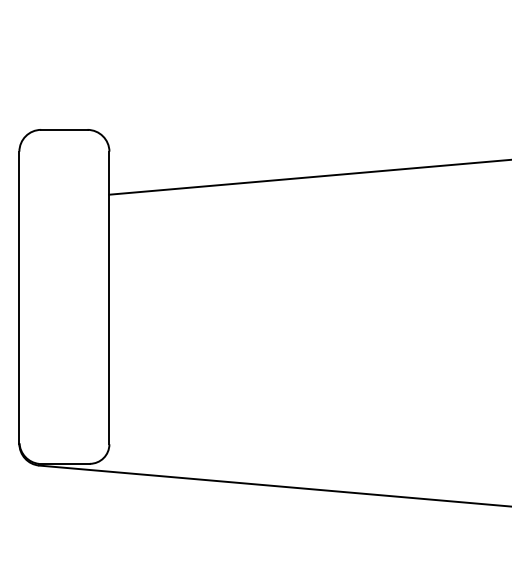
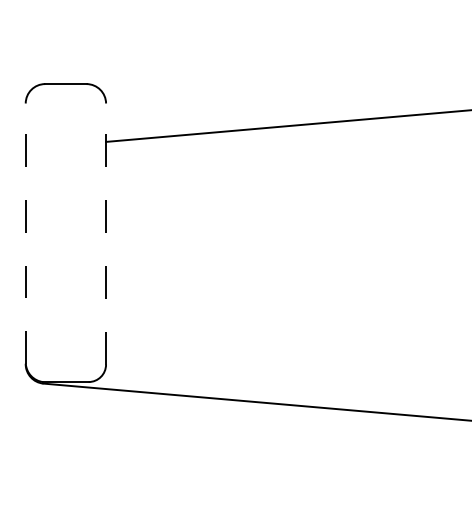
line: (19, 297) -> (25, 233), solid -> dashed
line: (109, 298) -> (106, 234), solid -> dashed

